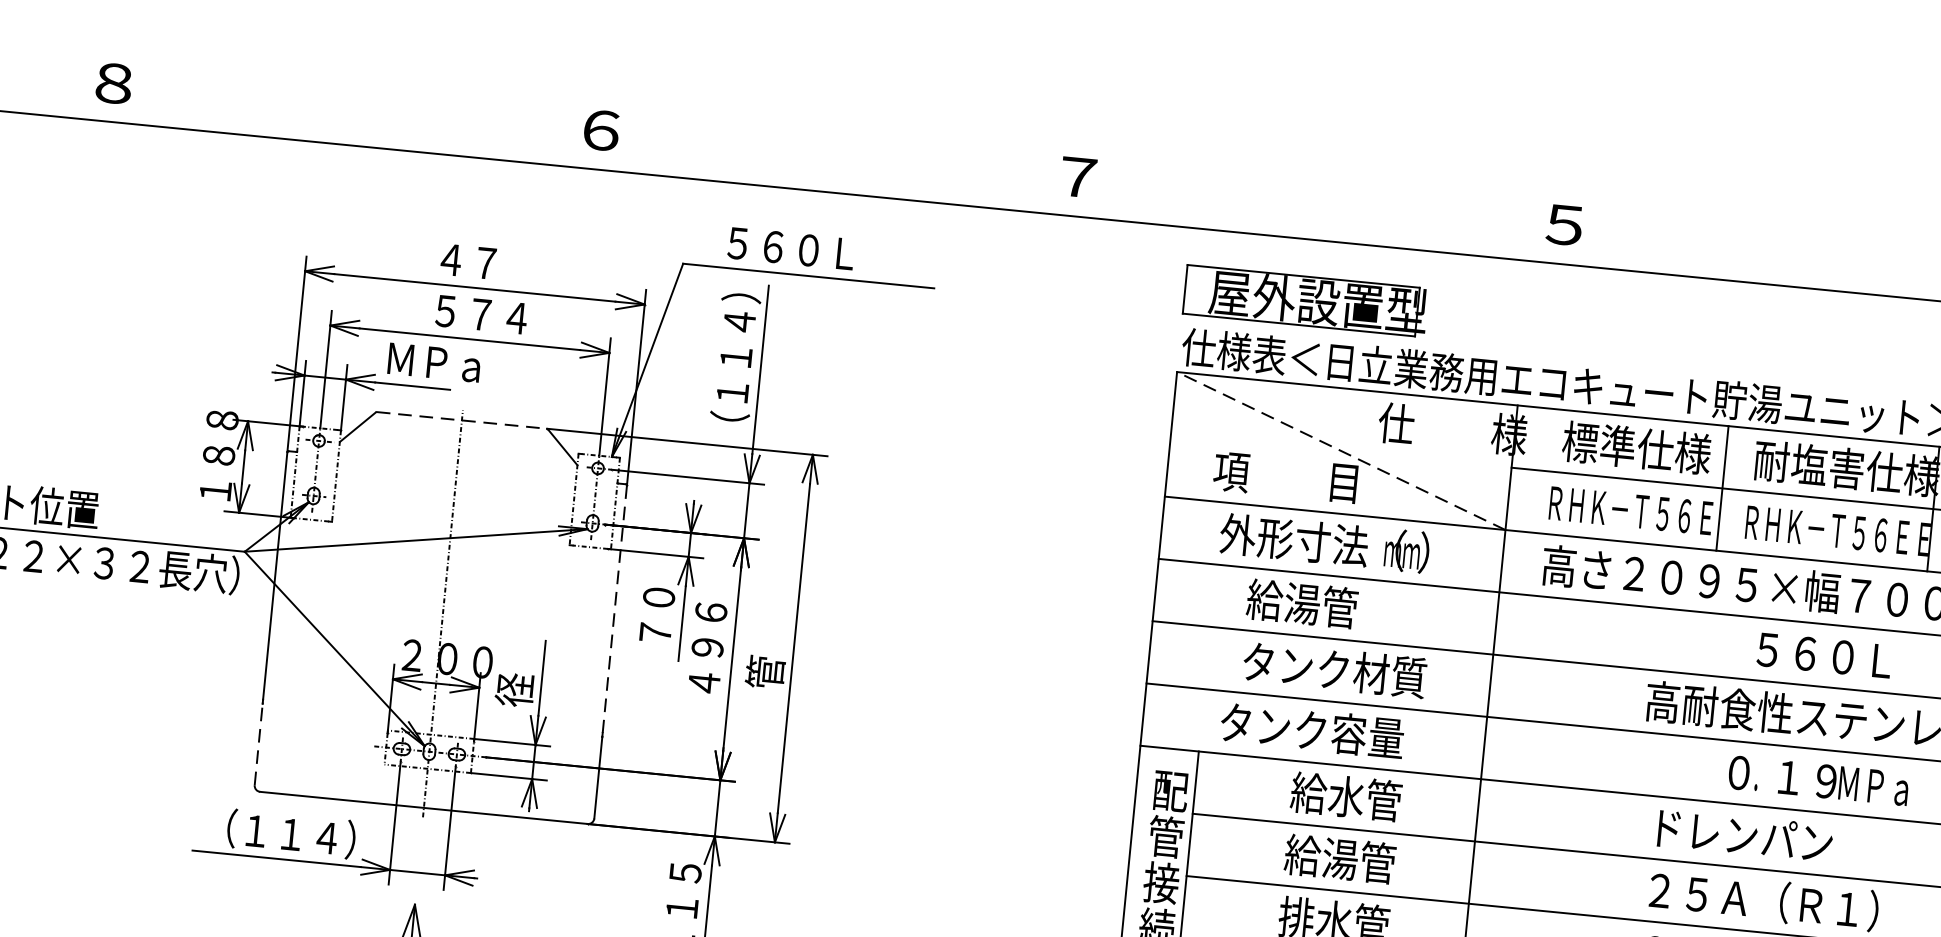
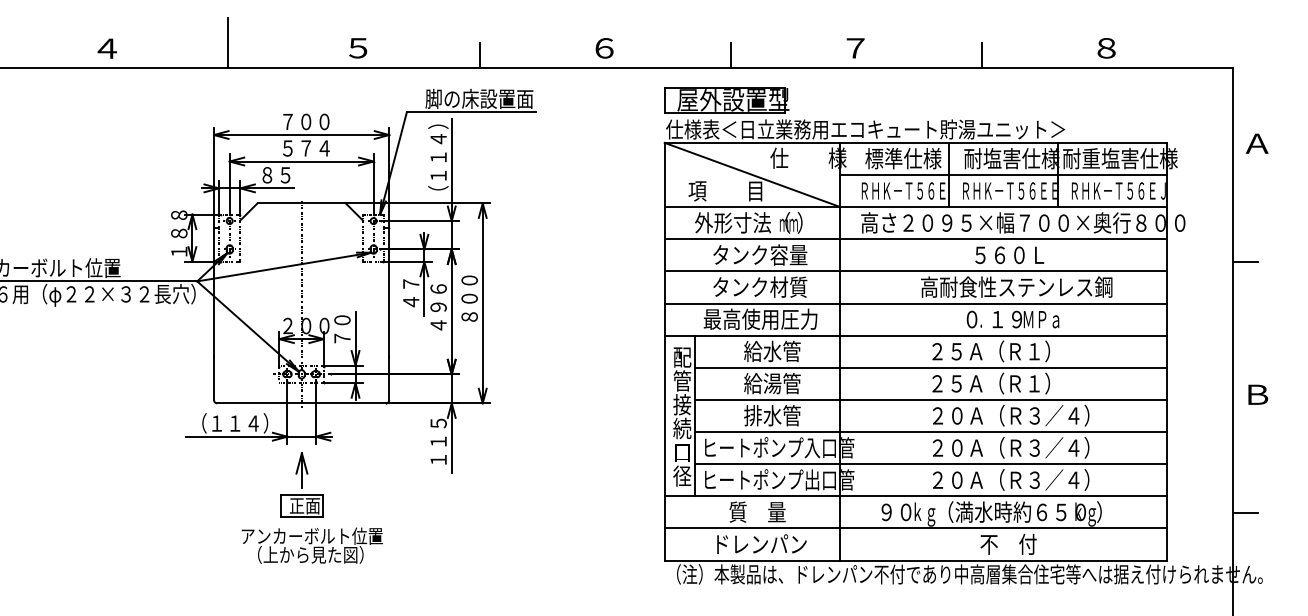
text: (113, 83) -> (106, 48), ８ -> ４
line: (350, 96) -> (228, 43), added
text: (601, 129) -> (358, 47), ６ -> ５
line: (834, 167) -> (479, 55), added
text: (1078, 177) -> (604, 48), ７ -> ６
line: (1321, 215) -> (730, 55), added
text: (1564, 225) -> (855, 48), ５ -> ７
text: (826, 250) -> (479, 98), ５６０Ｌ -> 脚の床設置面
text: (486, 262) -> (306, 121), ４７ -> ７００
line: (1807, 262) -> (981, 55), added
text: (433, 363) -> (284, 175), ＭＰａ -> ８５
line: (461, 420) -> (301, 203), dashed -> solid
line: (1341, 451) -> (752, 175), dashed -> solid
text: (1339, 606) -> (759, 254), 給湯管 -> タンク容量
line: (615, 609) -> (389, 292), dashed -> solid
text: (657, 615) -> (411, 293), ７０ -> ４７
text: (768, 640) -> (469, 300), 管 -> ８００
text: (516, 674) -> (342, 330), 径 -> ７０
text: (1329, 732) -> (760, 319), タンク容量 -> 最高使用圧力
line: (259, 745) -> (214, 379), dashed -> solid
text: (1770, 838) -> (991, 351), ドレンパン -> ２５Ａ（Ｒ１）

